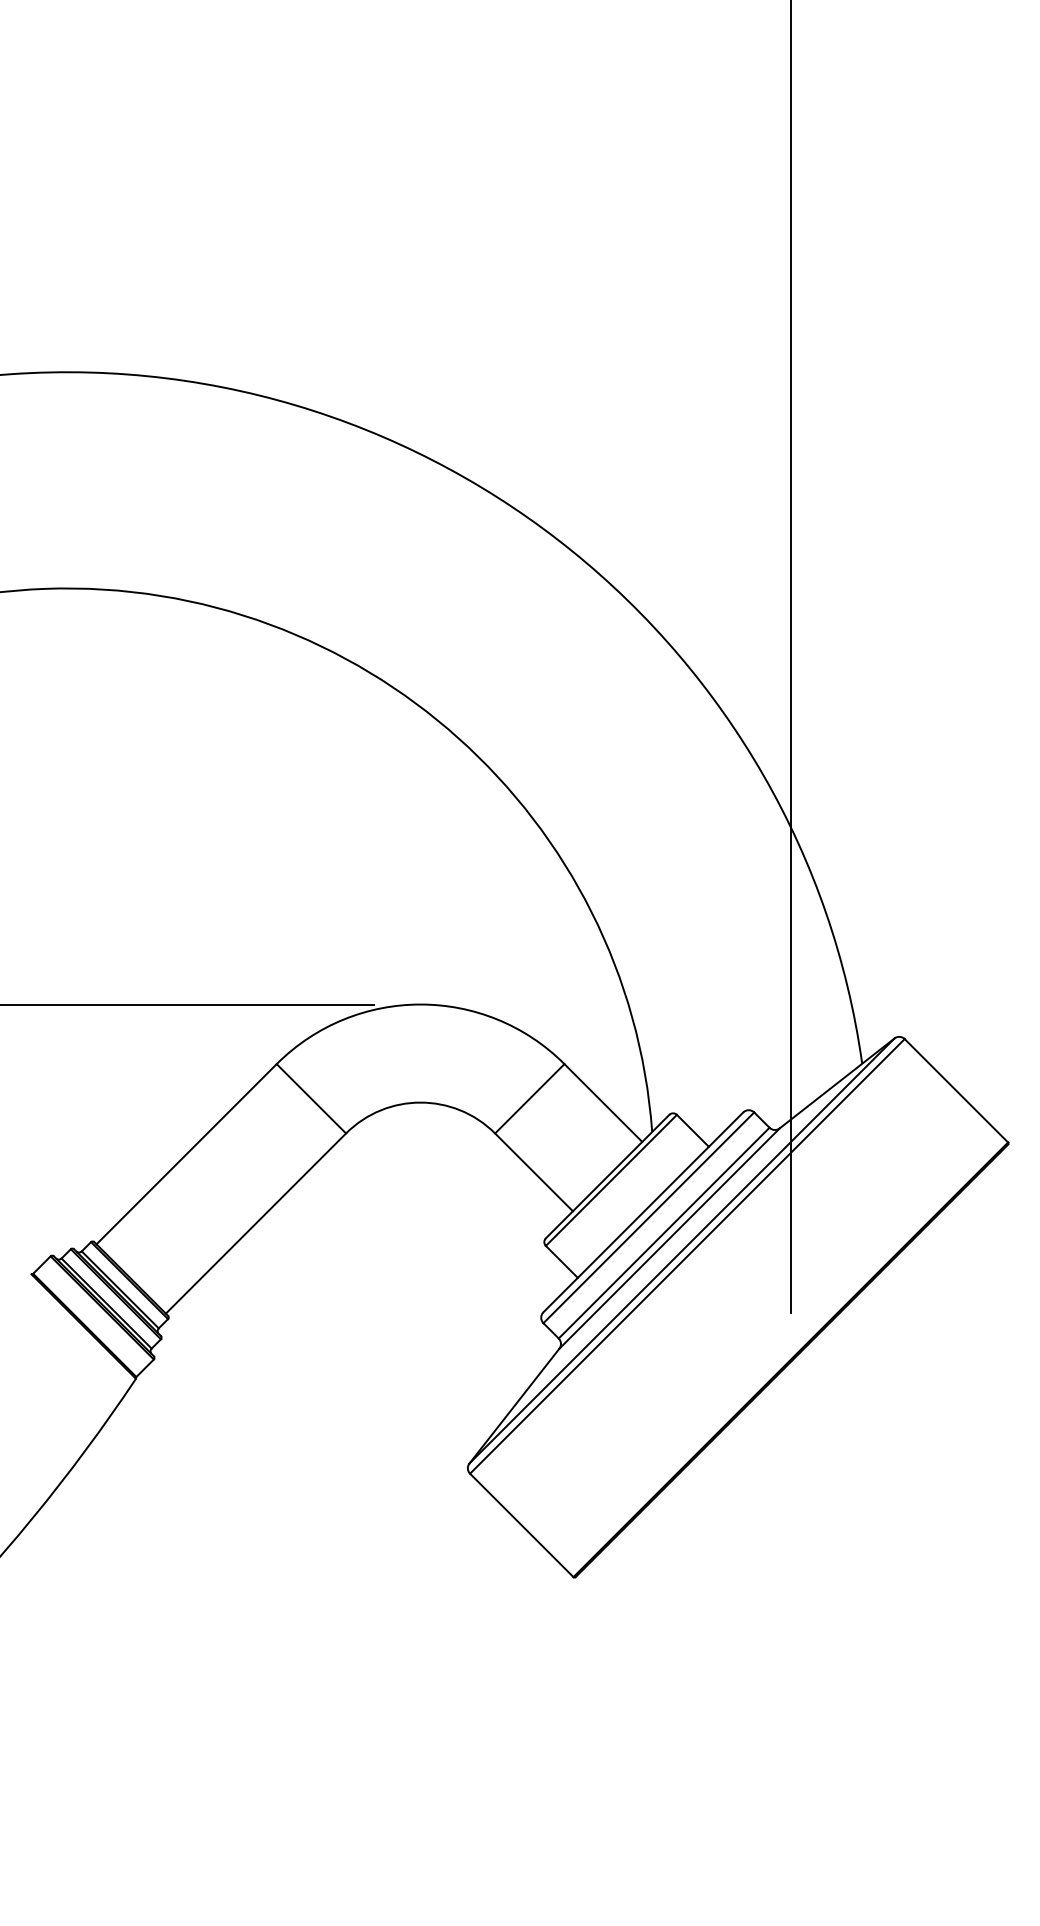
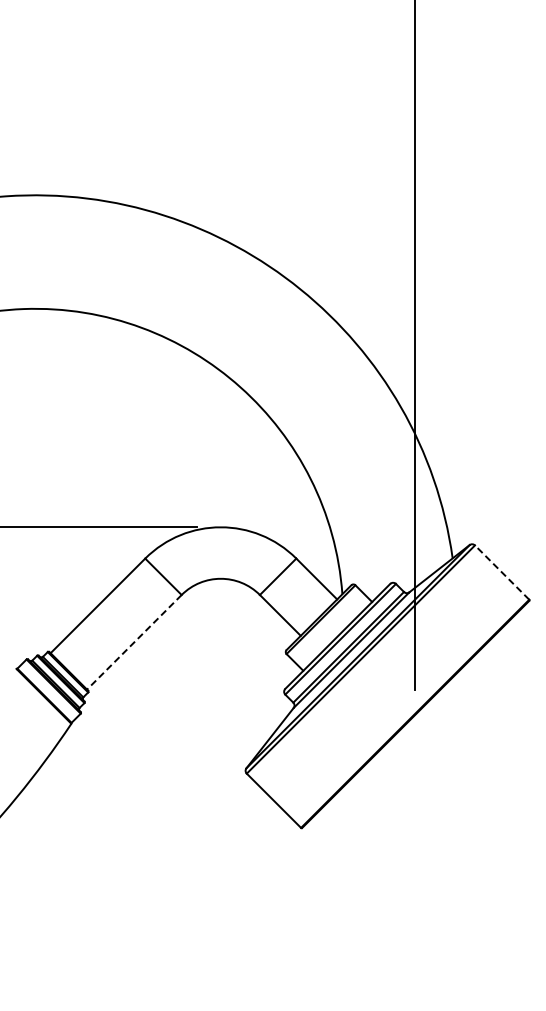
line: (955, 1090) -> (501, 572), solid -> dashed
line: (256, 1223) -> (134, 642), solid -> dashed

